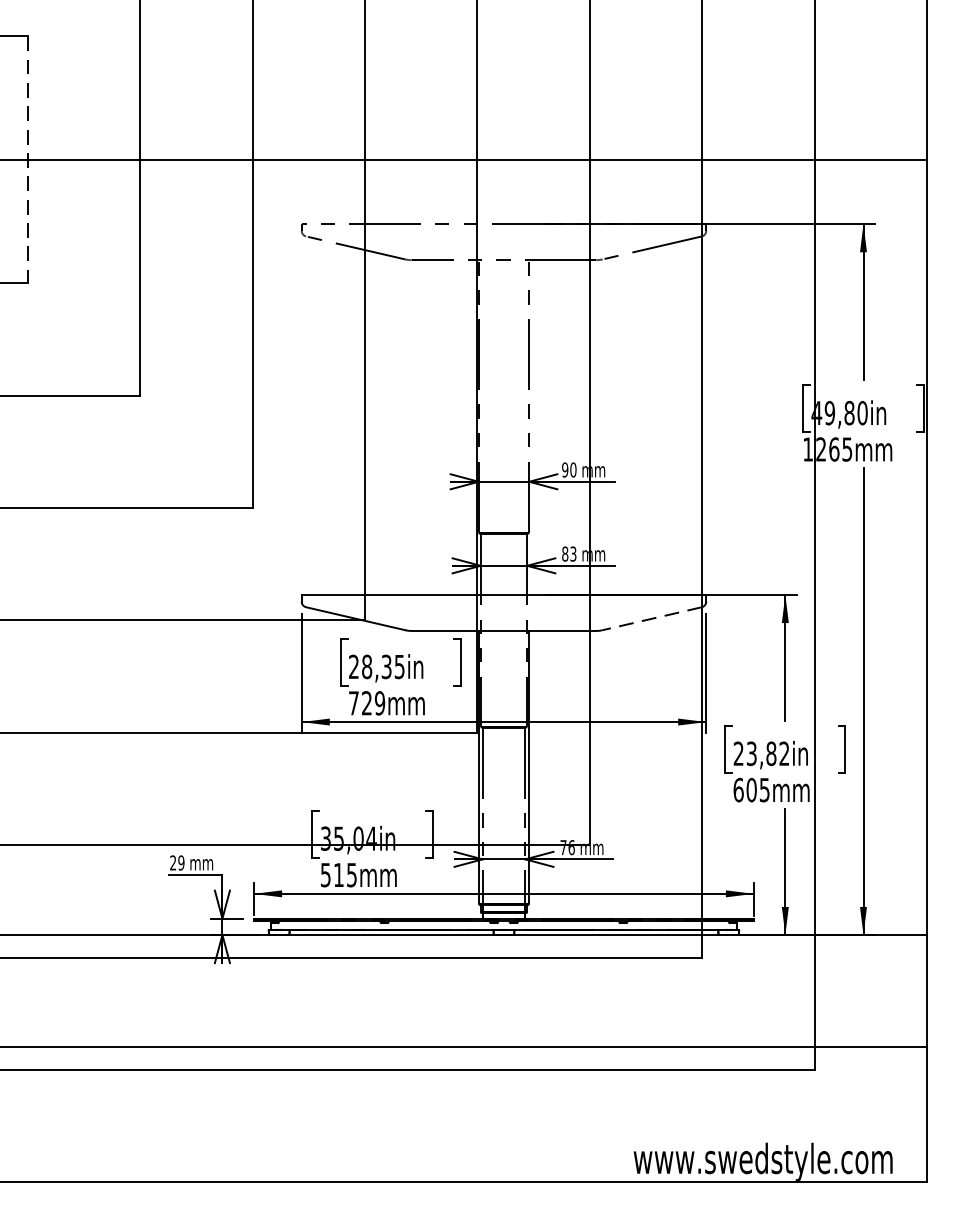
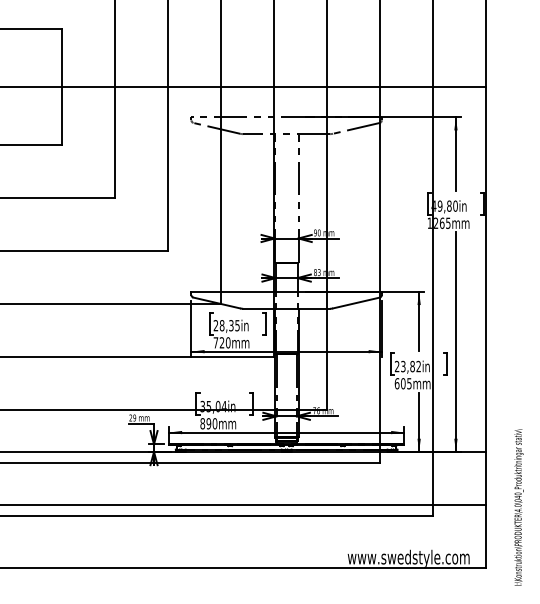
line: (28, 161) -> (62, 87), dashed -> solid
line: (652, 619) -> (356, 303), dashed -> solid
text: (378, 702) -> (227, 342), 729mm -> 720mm
text: (338, 874) -> (208, 423), 515mm -> 890mm

